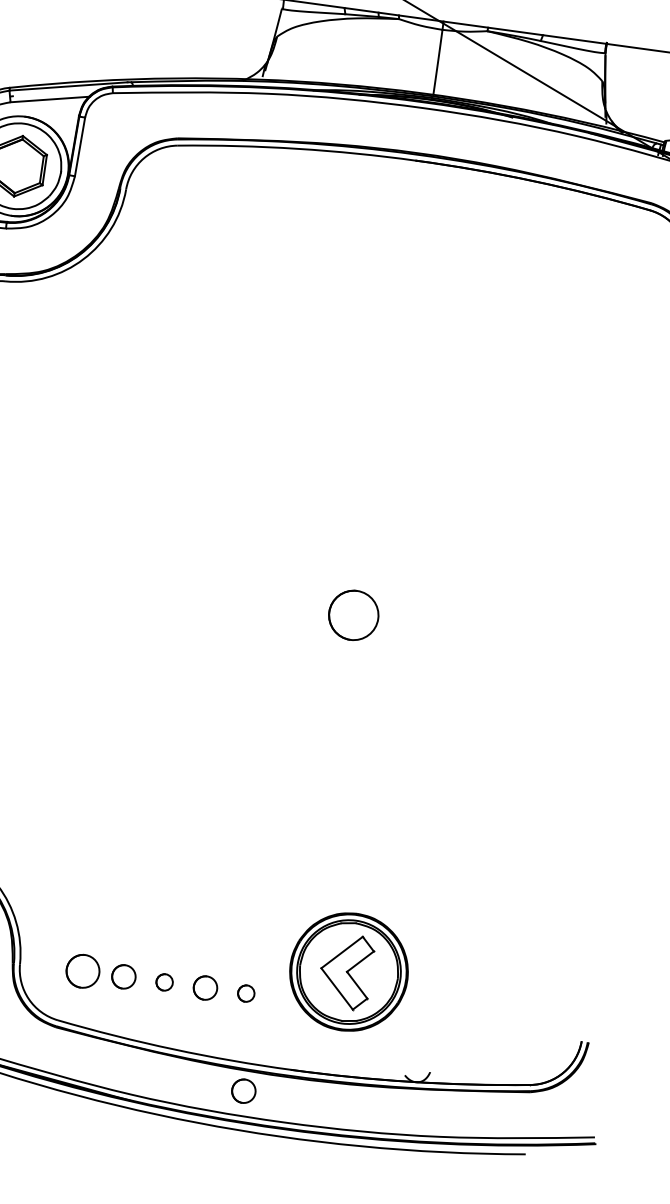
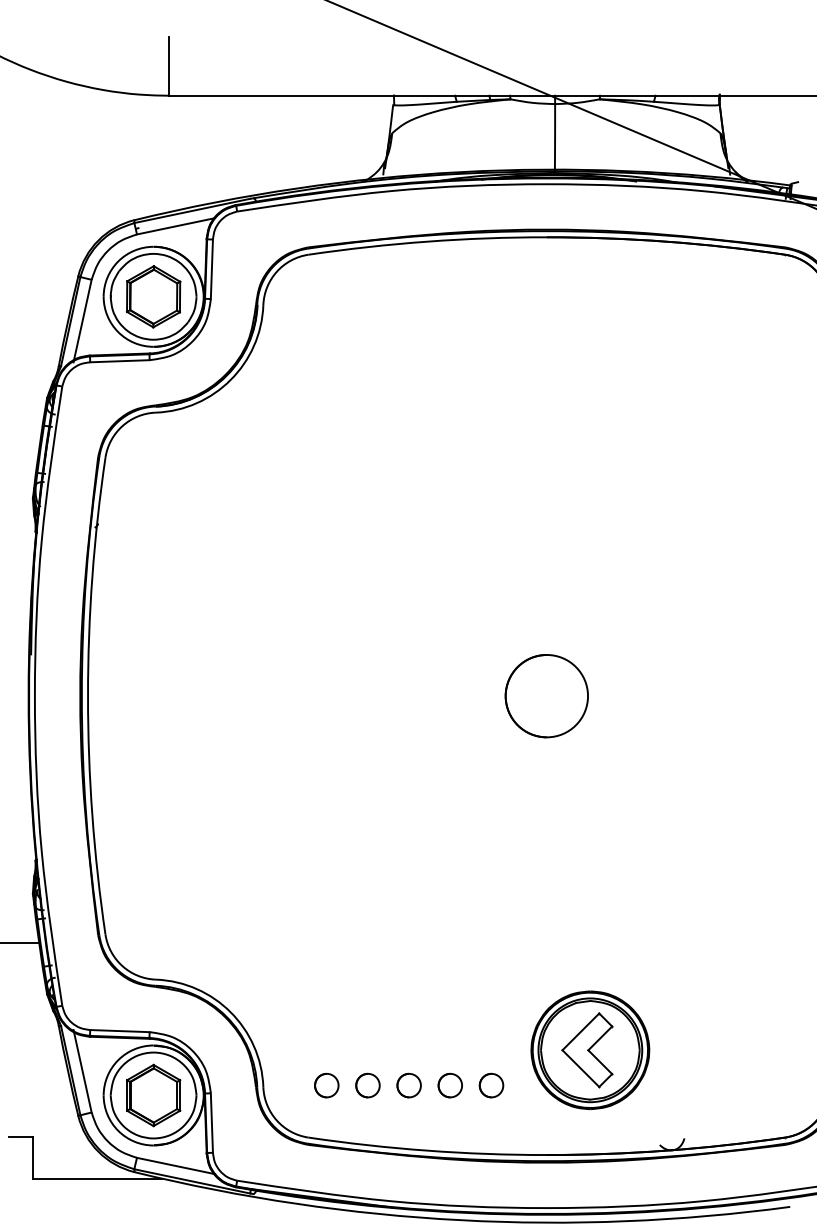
circle: (353, 615) -> (546, 696), size x1.67
part: (82, 971) -> (326, 1085), size x0.71
part: (164, 982) -> (408, 1085), size x1.43
part: (246, 993) -> (491, 1085), size x1.43
part: (243, 1091) -> (501, 1182), removed

